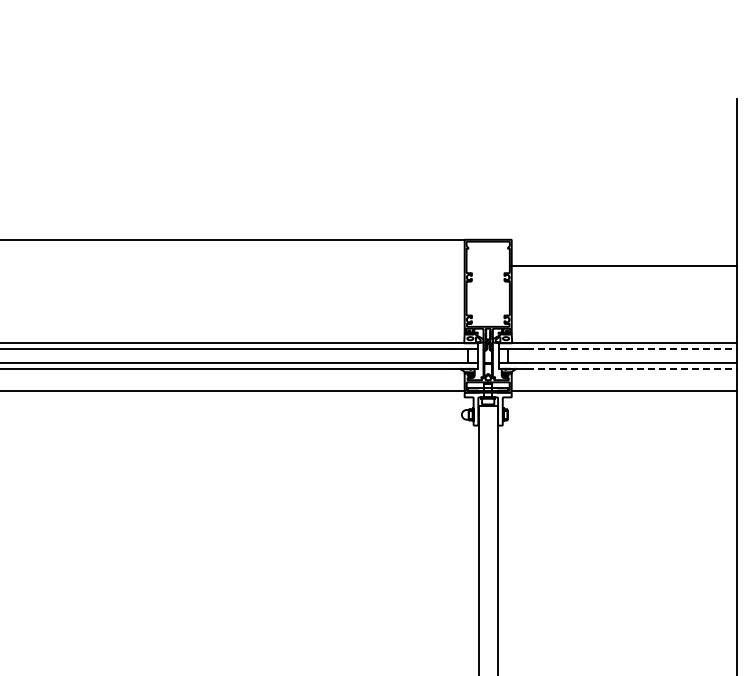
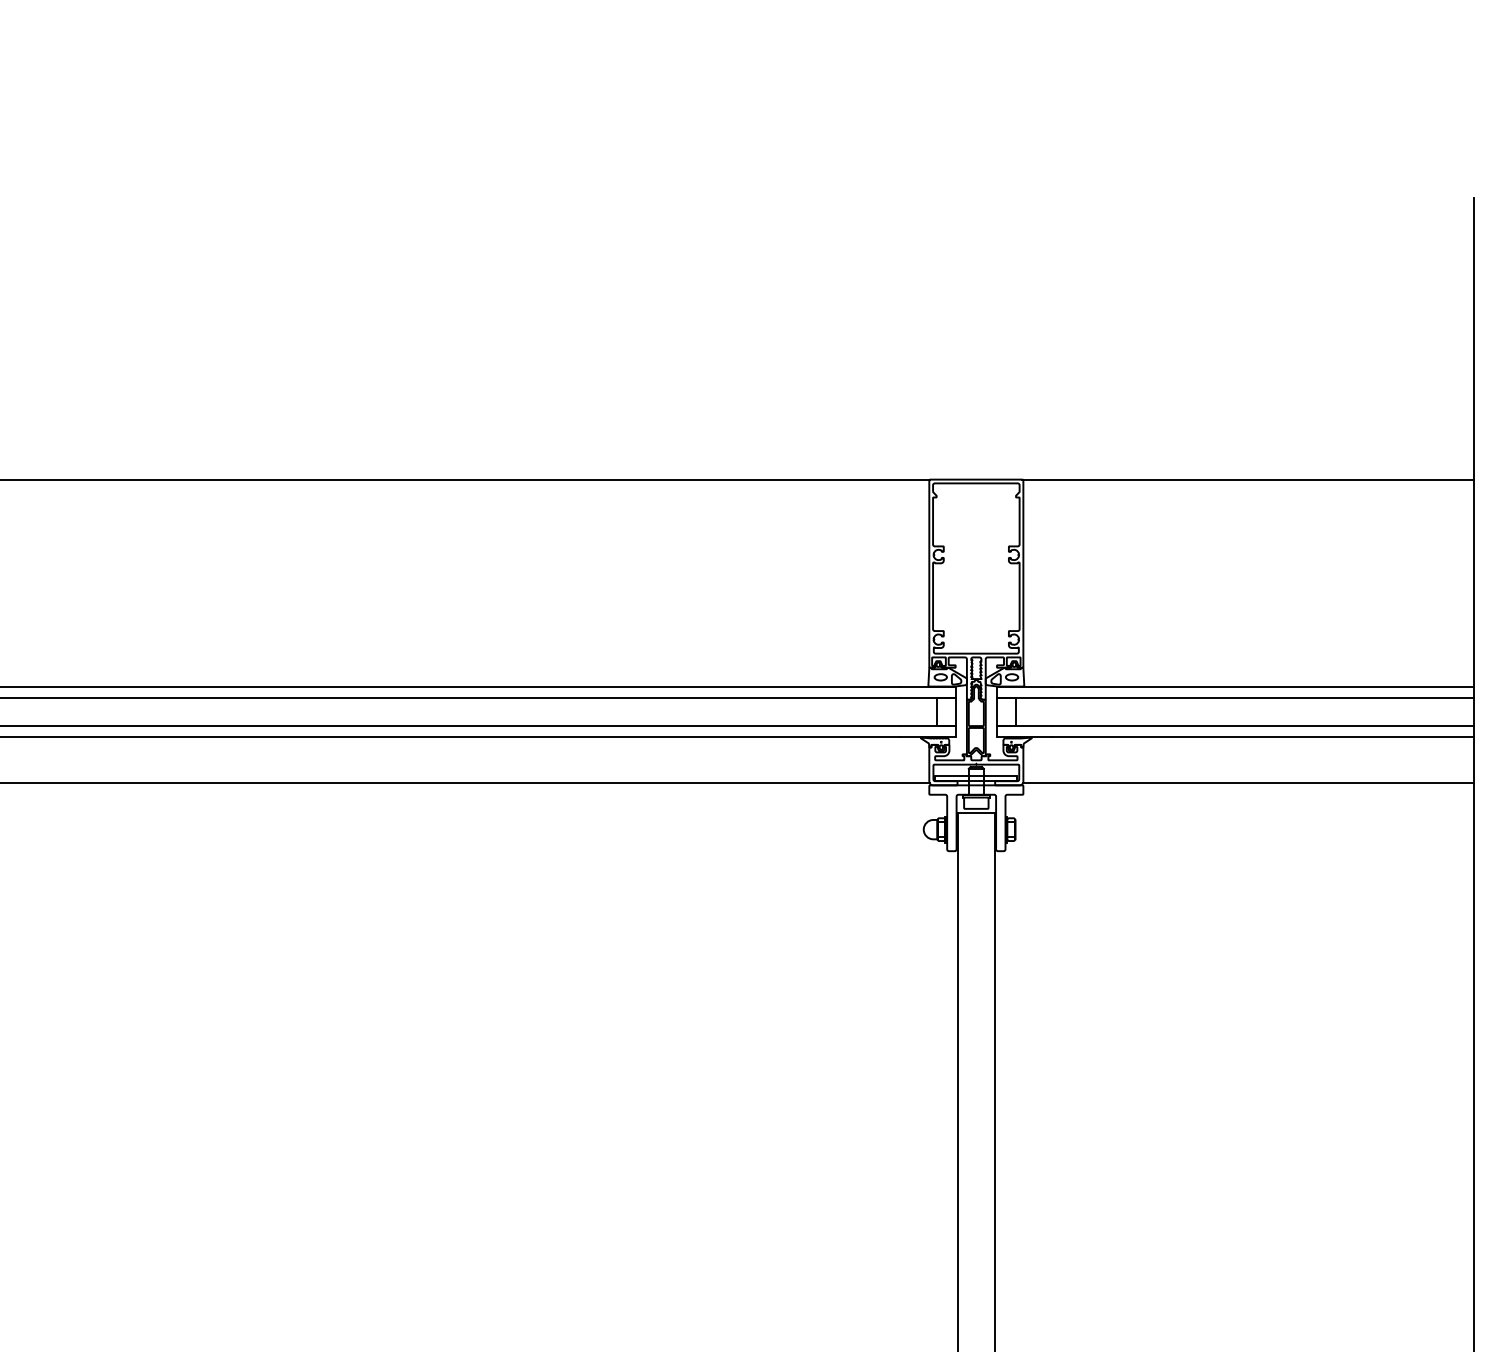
line: (623, 265) -> (1246, 479), moved
line: (632, 348) -> (1264, 696), dashed -> solid
line: (632, 368) -> (1264, 736), dashed -> solid

